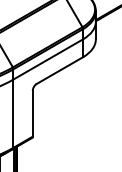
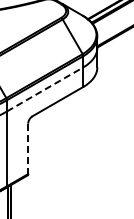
line: (48, 59) -> (45, 89), solid -> dashed
line: (33, 114) -> (28, 149), solid -> dashed

